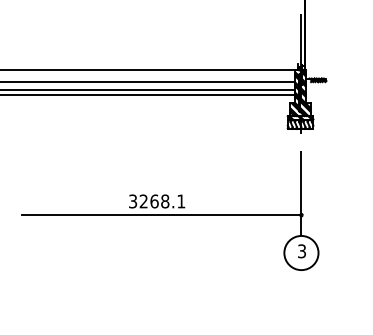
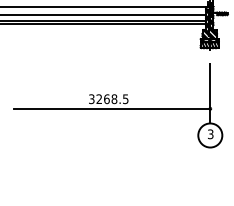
text: (181, 201) -> (125, 99), 3268.1 -> 3268.5

